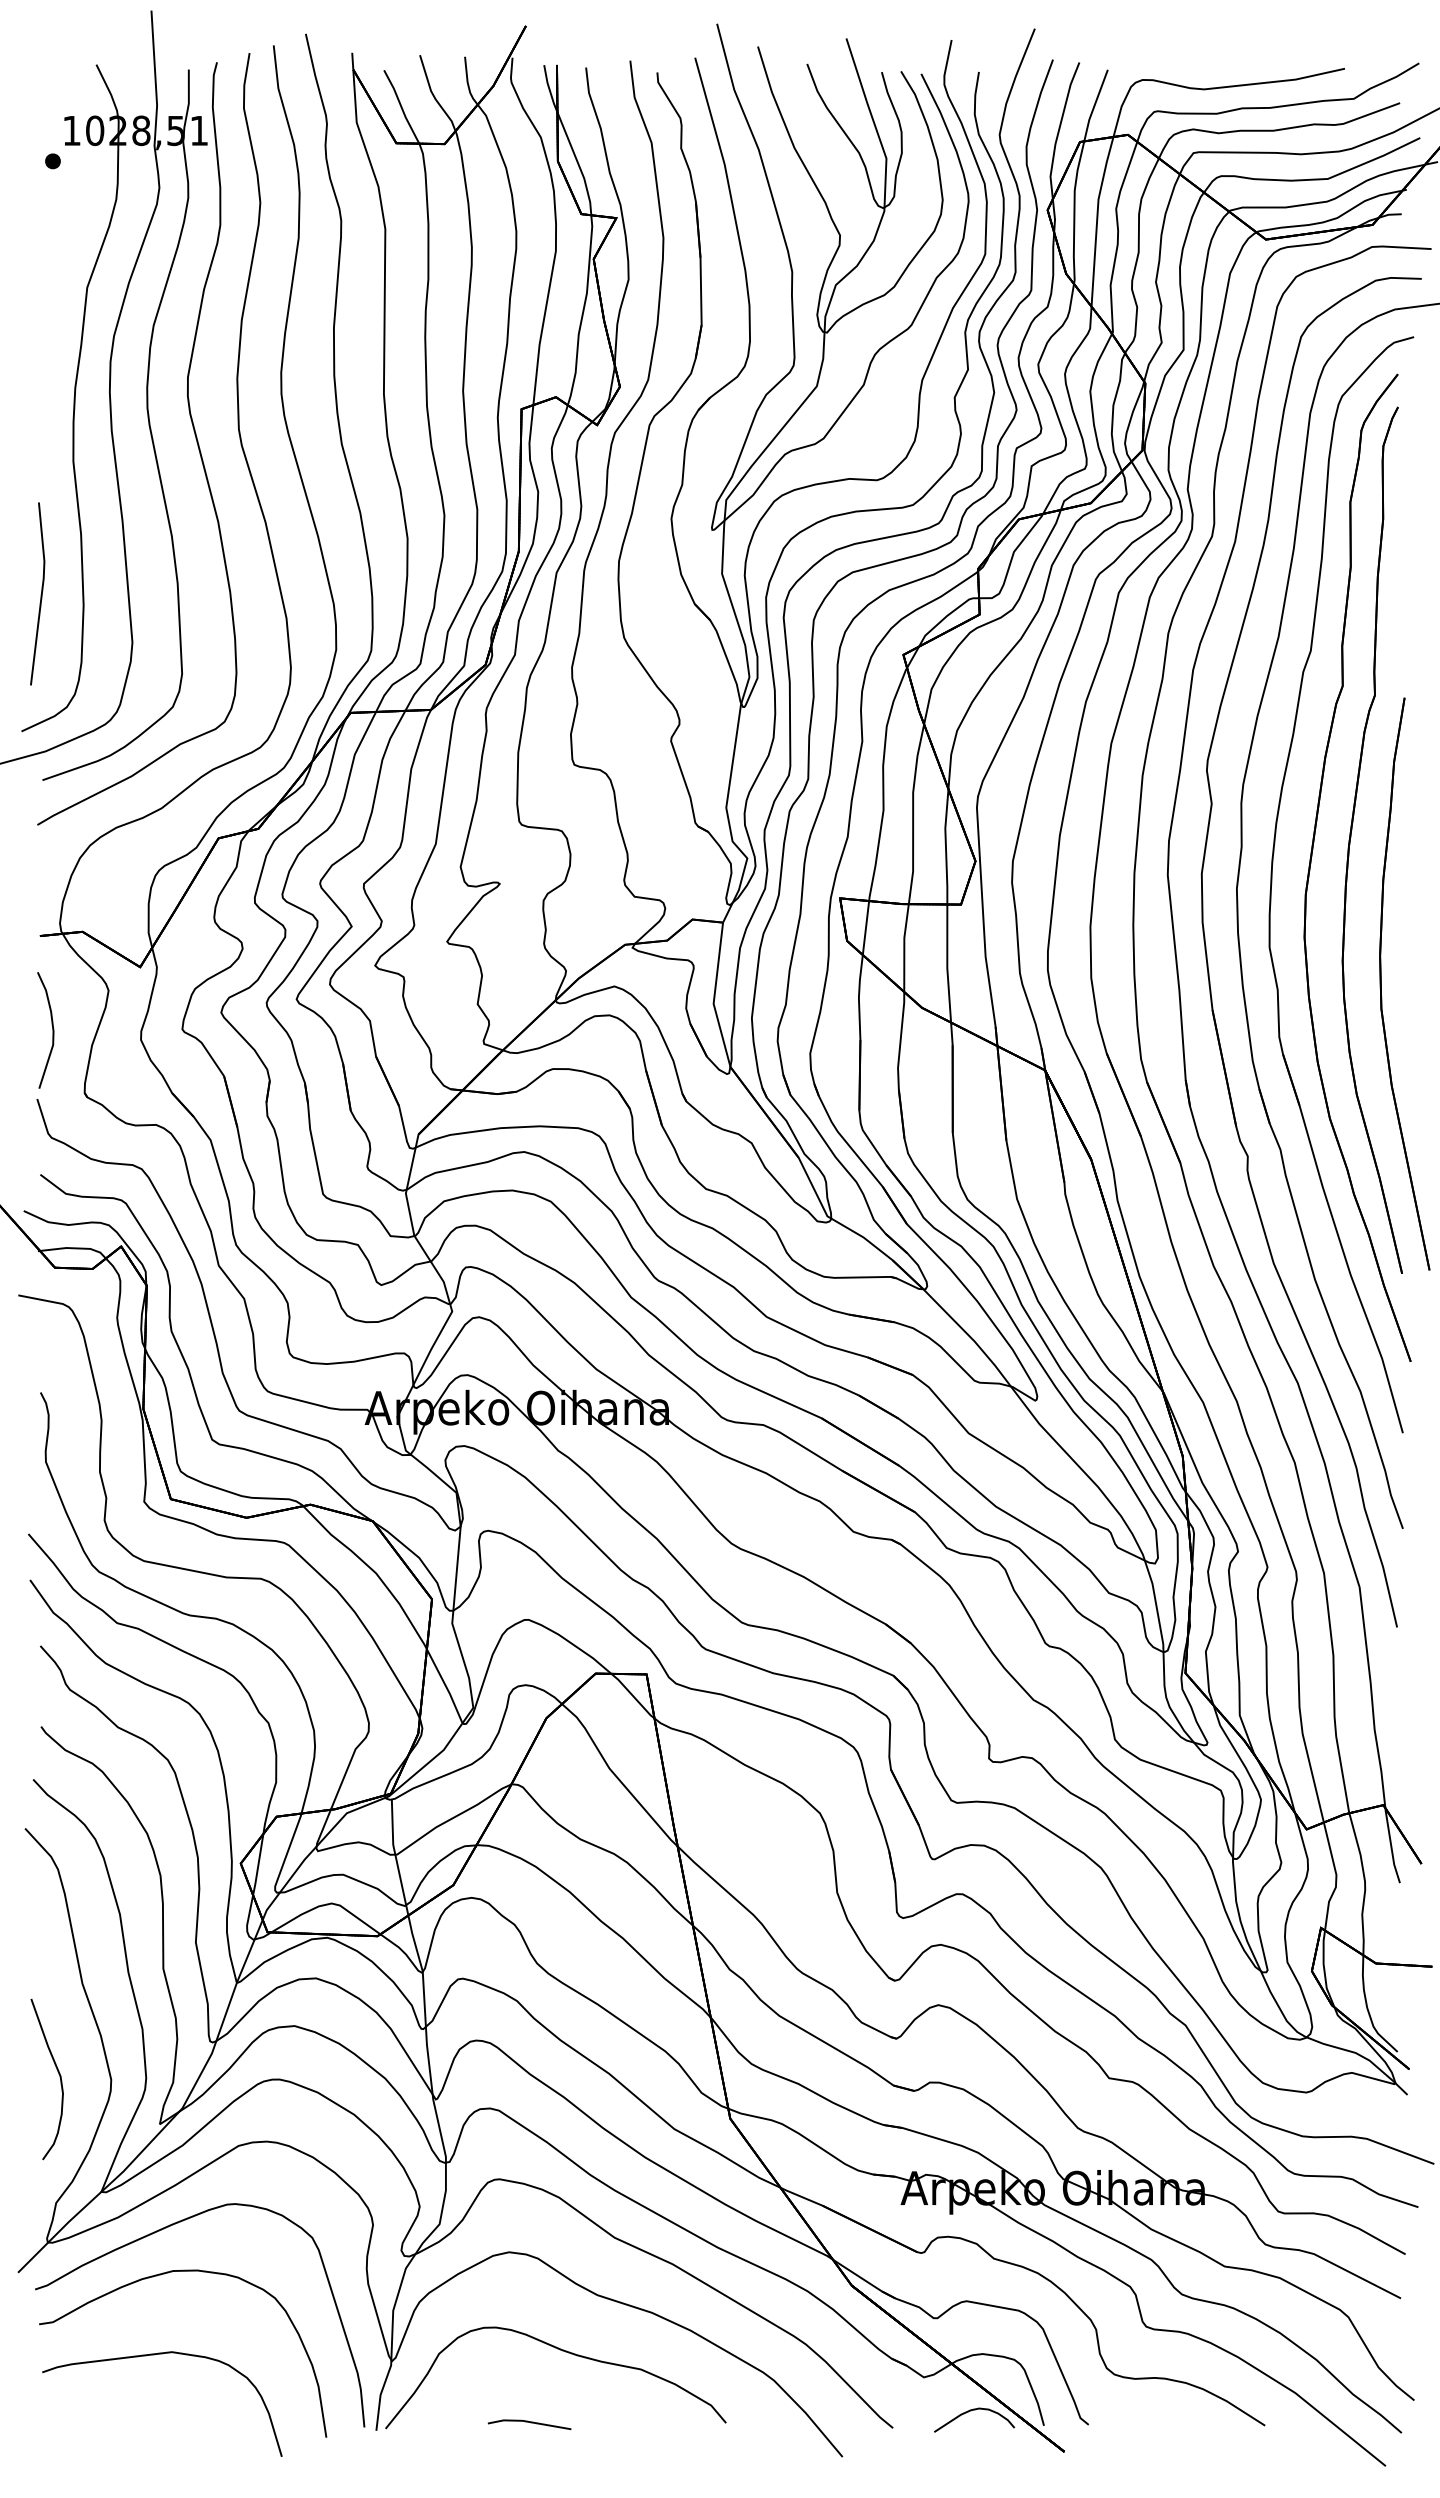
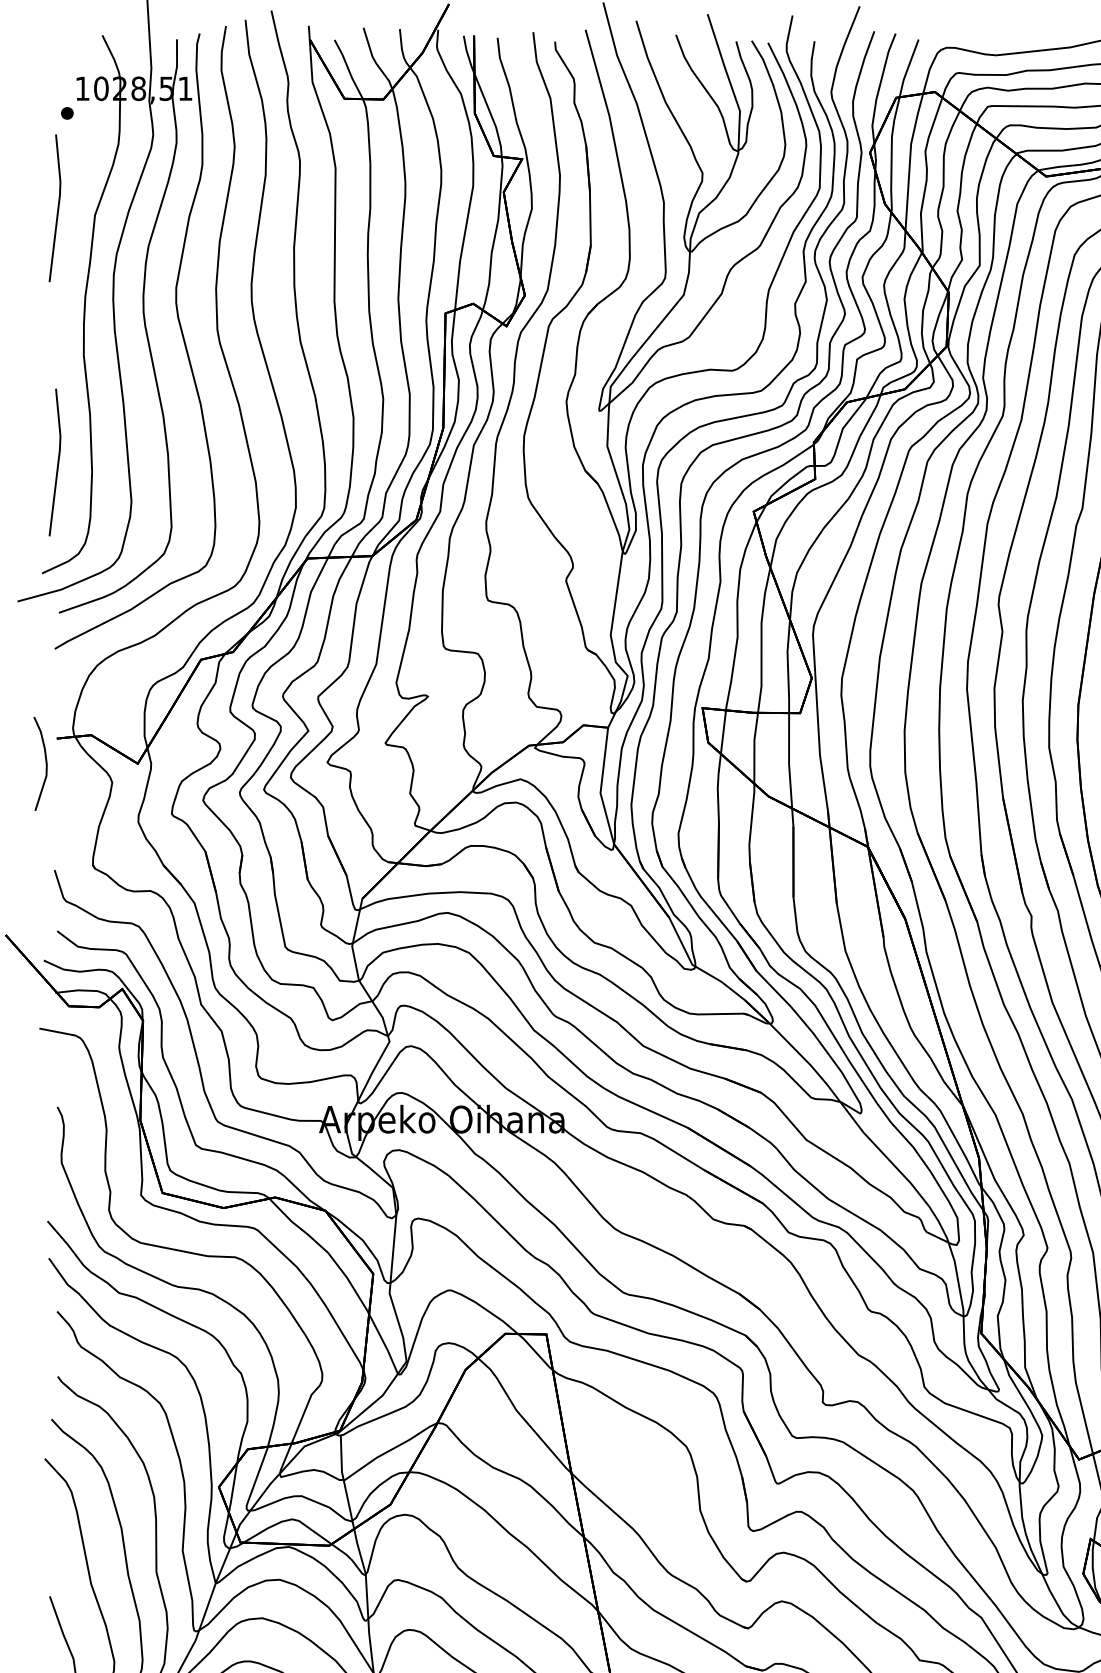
line: (40, 279) -> (57, 208), added
curve: (52, 1030) -> (46, 763), moved

